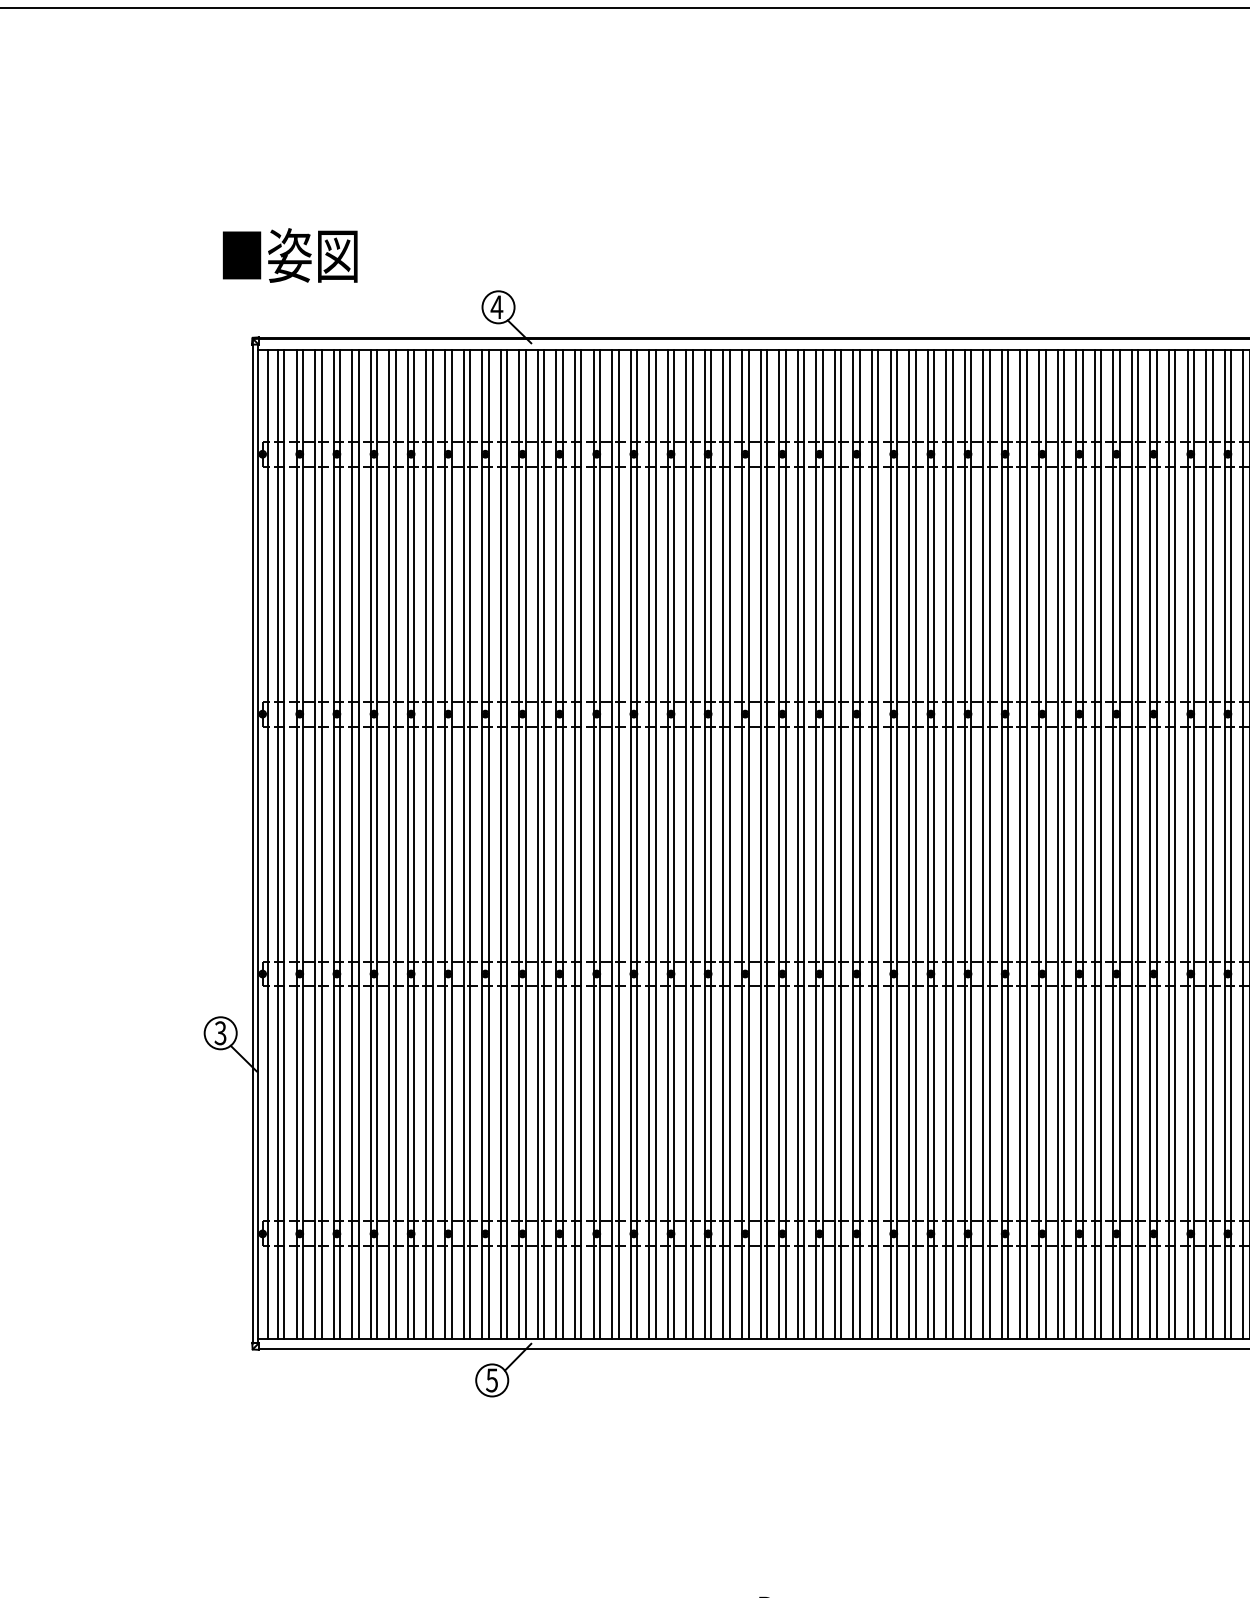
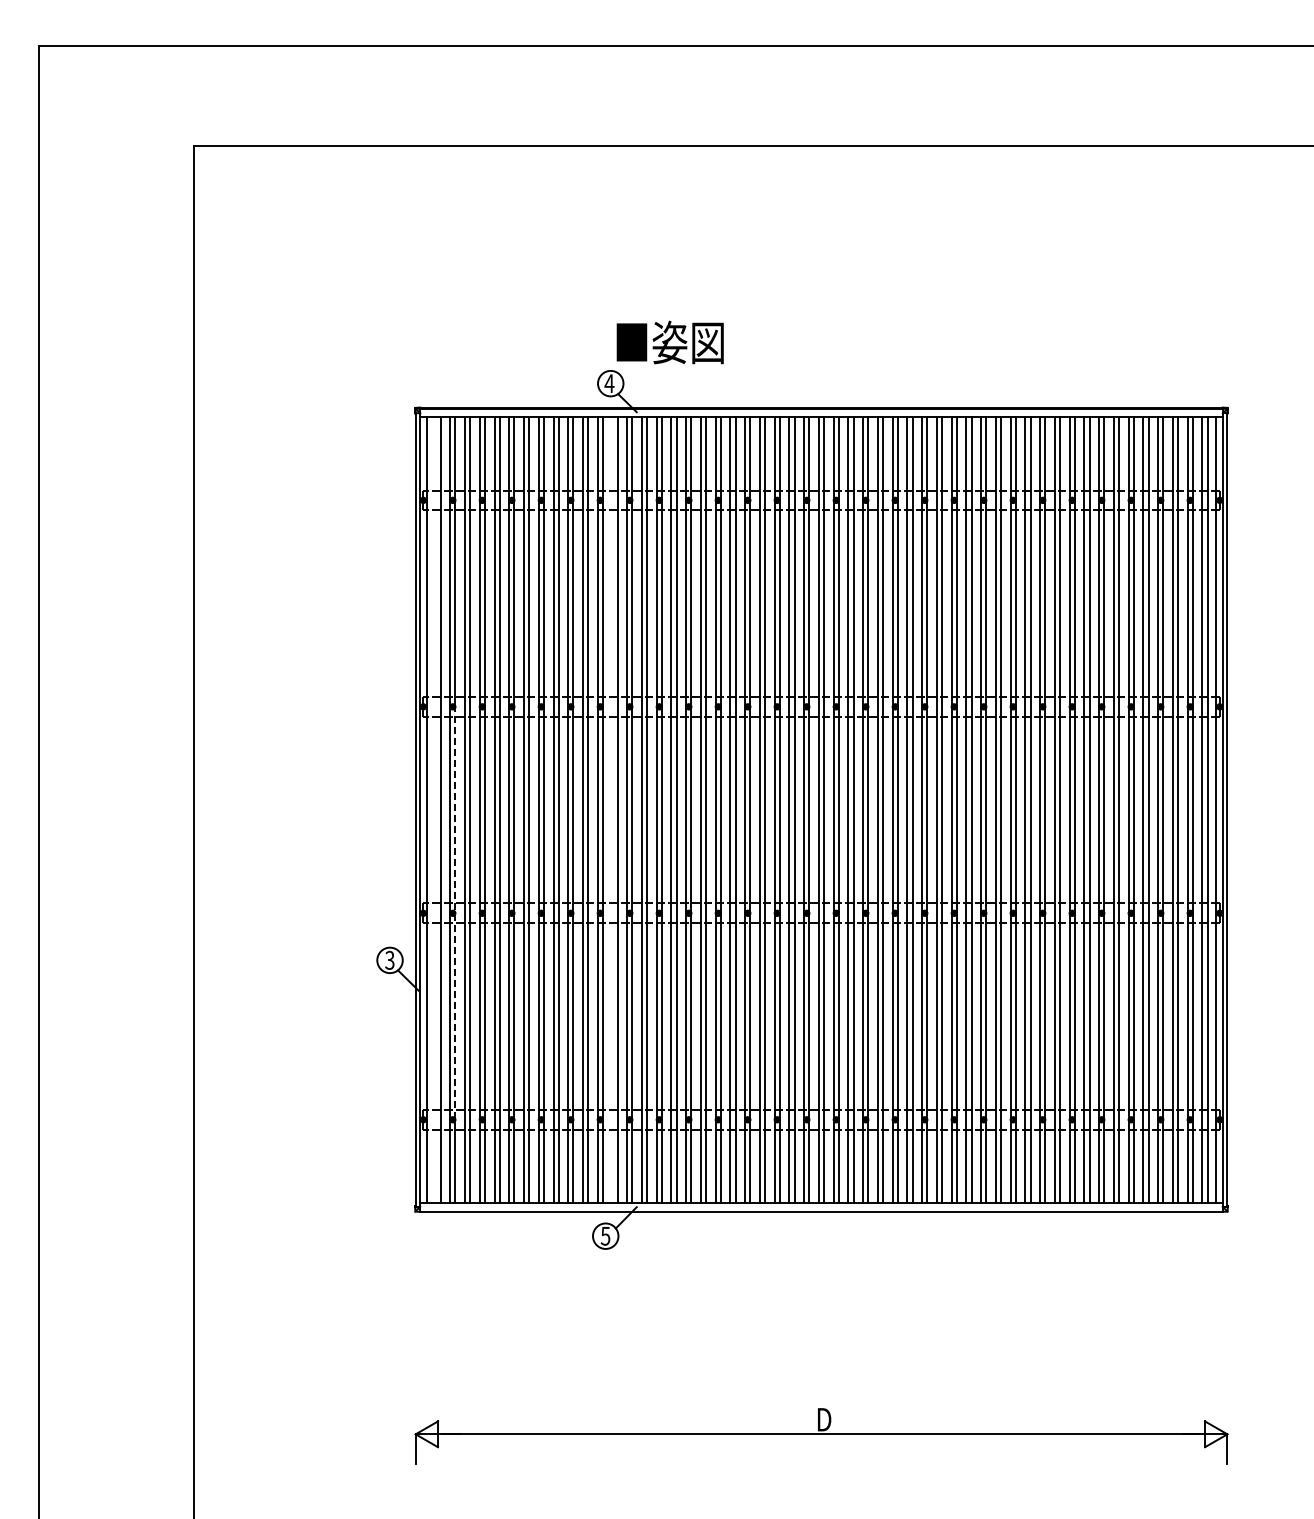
text: (289, 255) -> (669, 342), moved
line: (277, 844) -> (435, 810), removed
line: (500, 844) -> (612, 810), removed
line: (303, 974) -> (455, 913), solid -> dashed

